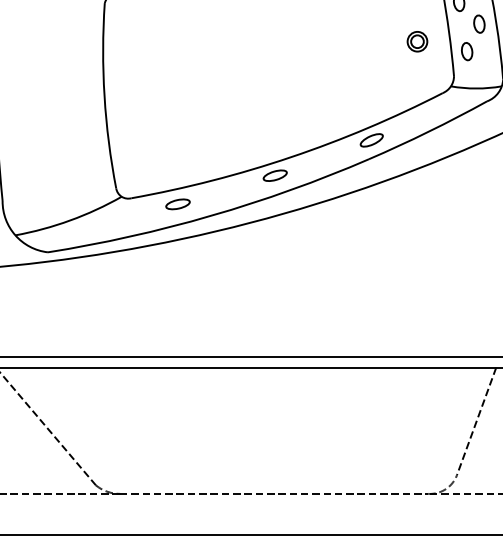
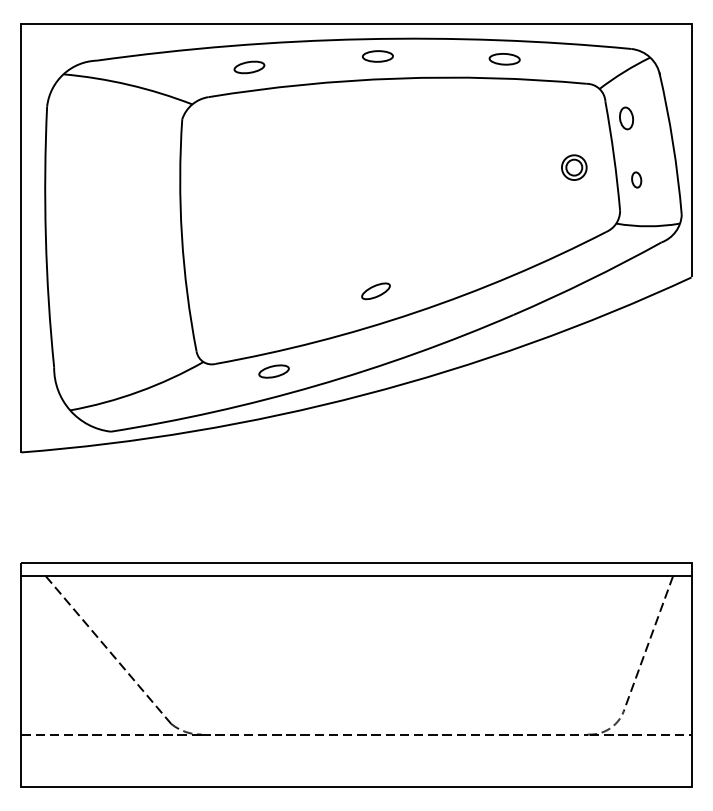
part: (479, 24) -> (651, 145), removed
part: (467, 51) -> (636, 179), size x0.7
part: (371, 140) -> (375, 291), moved
part: (274, 175) -> (395, 335), removed

